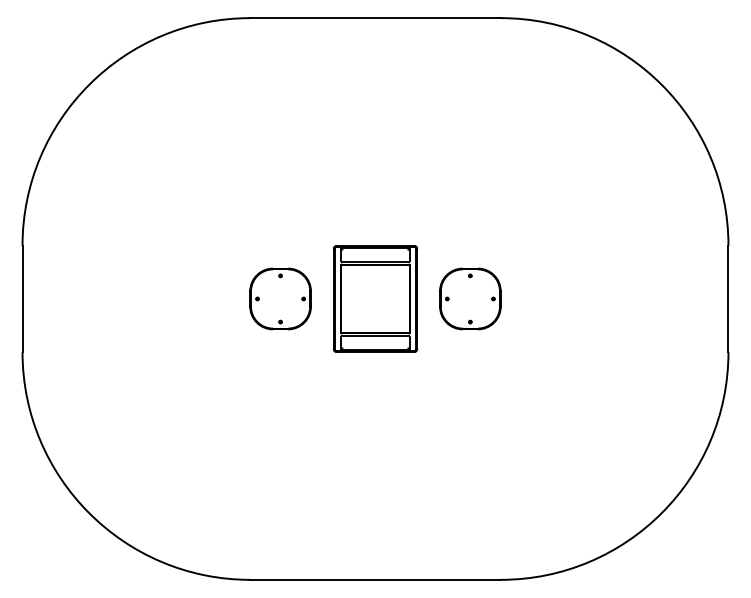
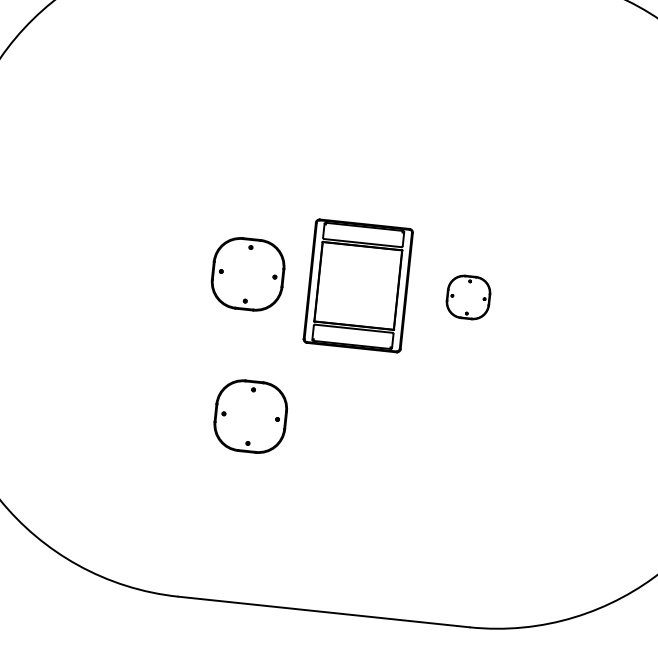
part: (470, 298) -> (468, 296), size x0.6
part: (295, 419) -> (250, 416), added

